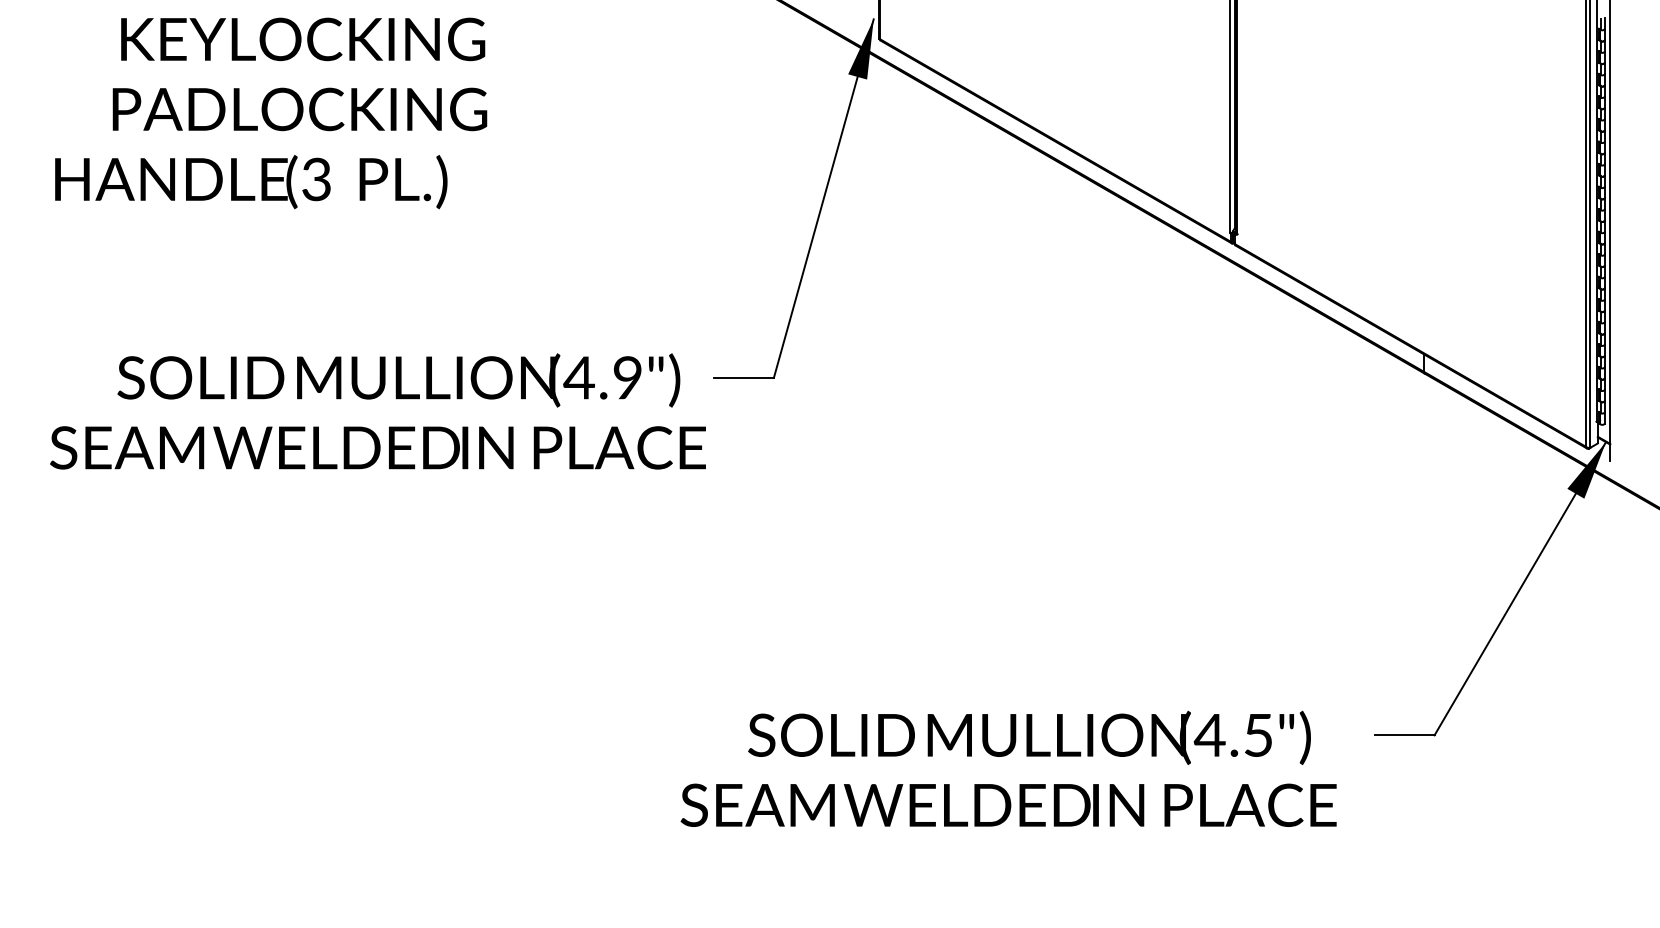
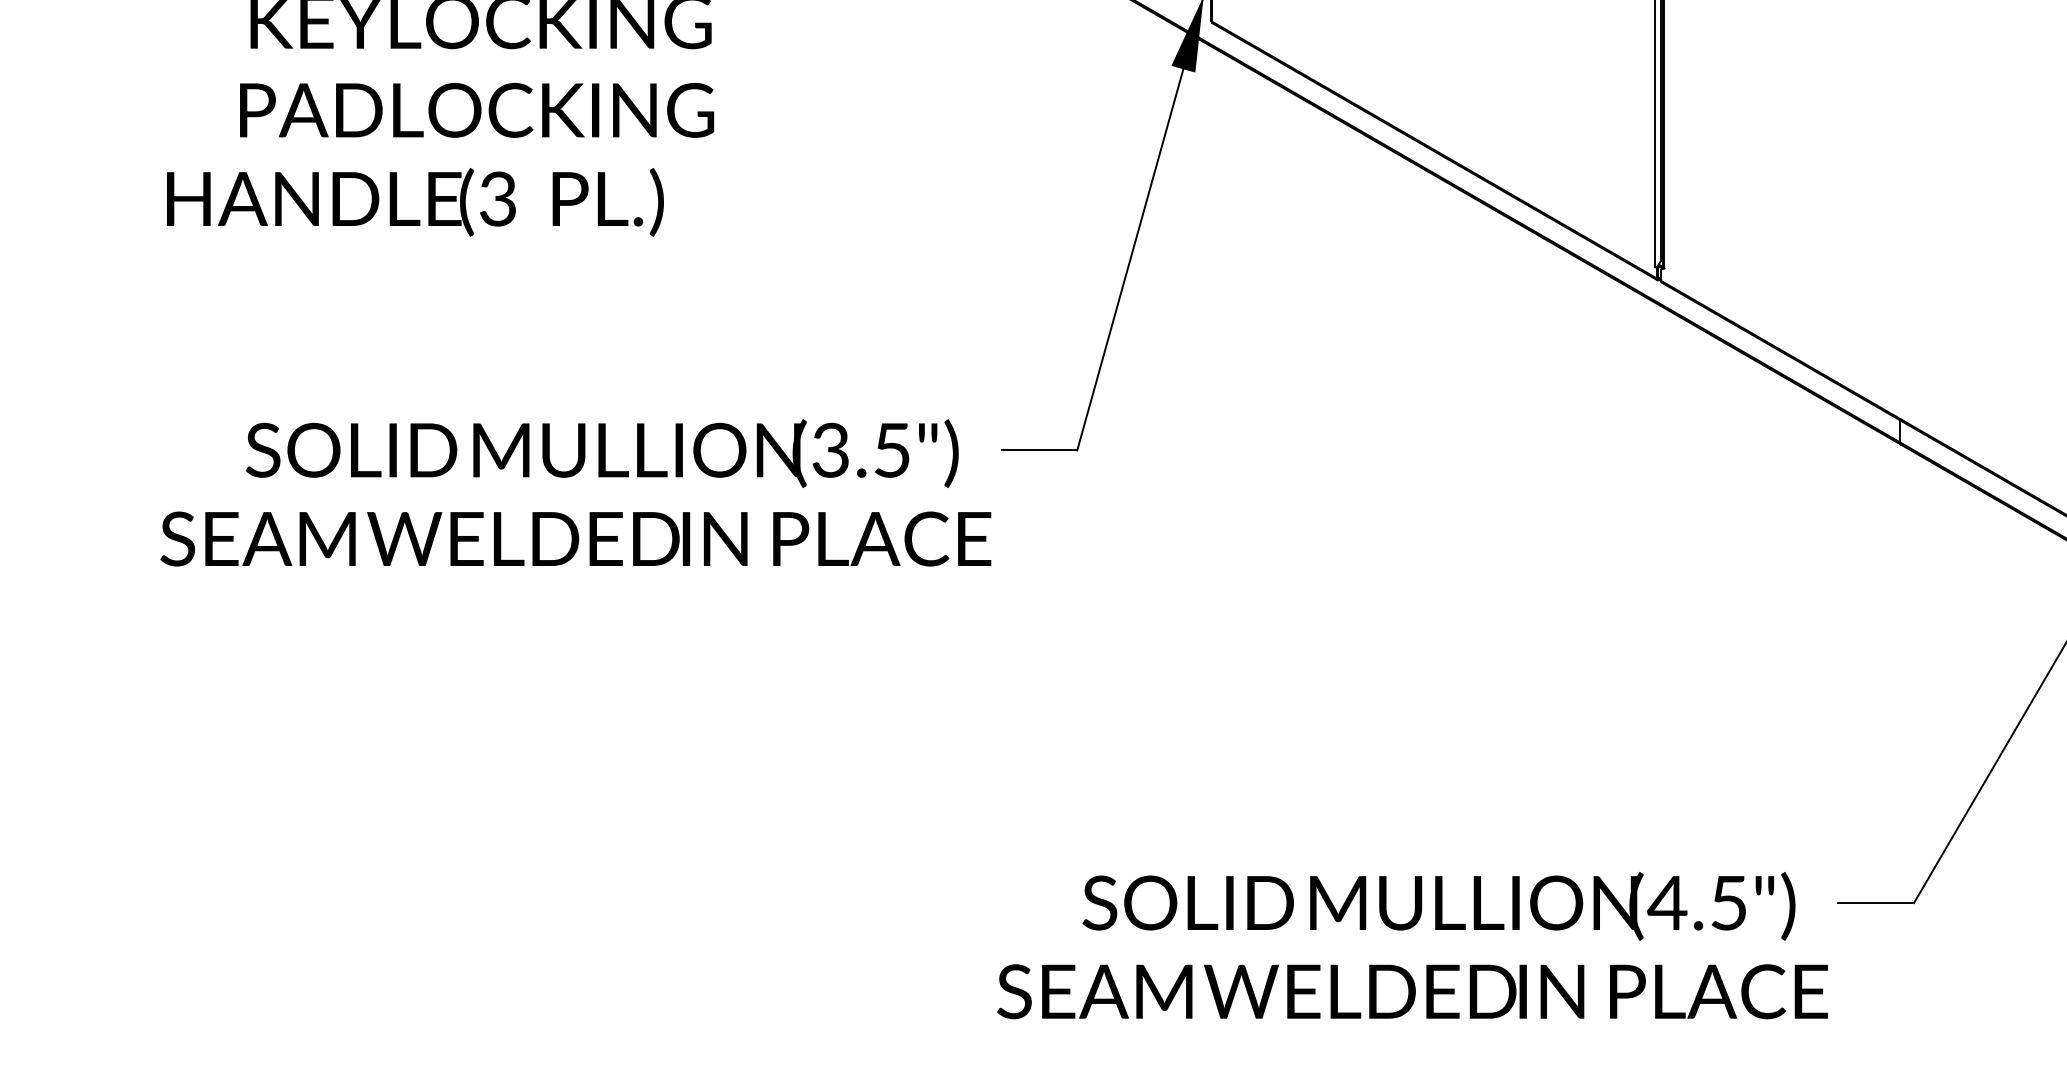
text: (602, 377) -> (860, 449), (4.9") -> (3.5")
text: (1008, 768) -> (1412, 945), moved

